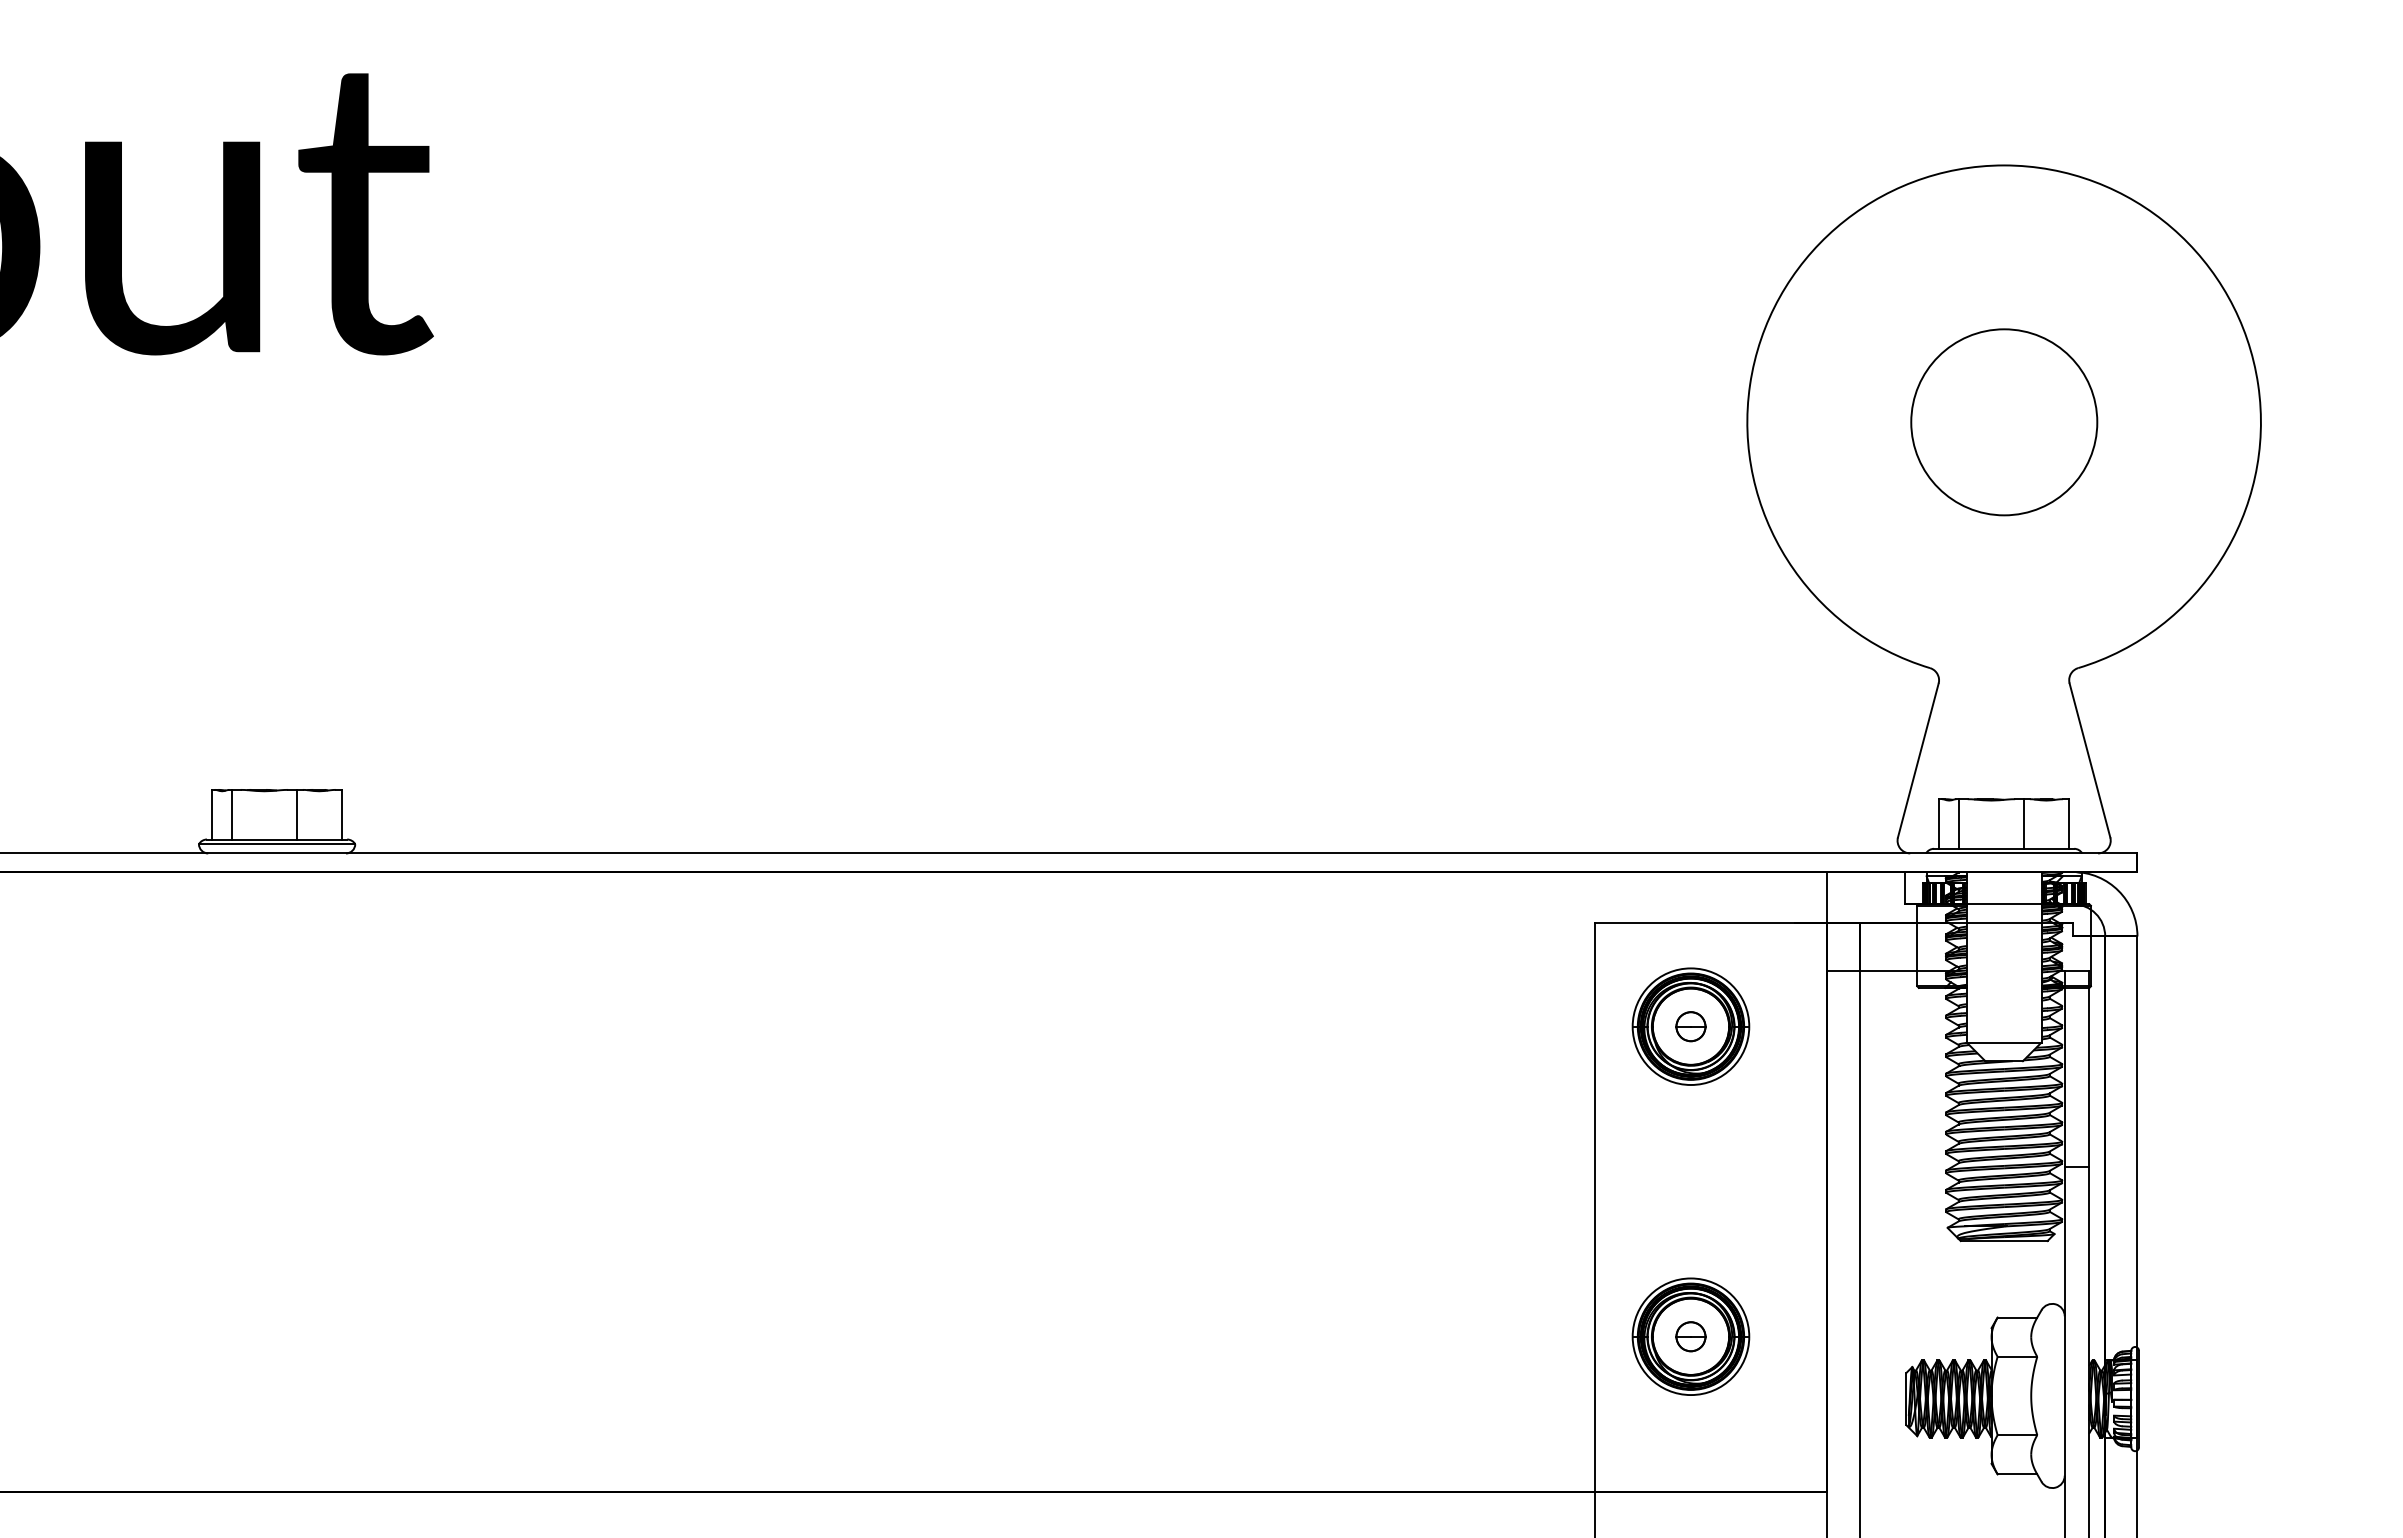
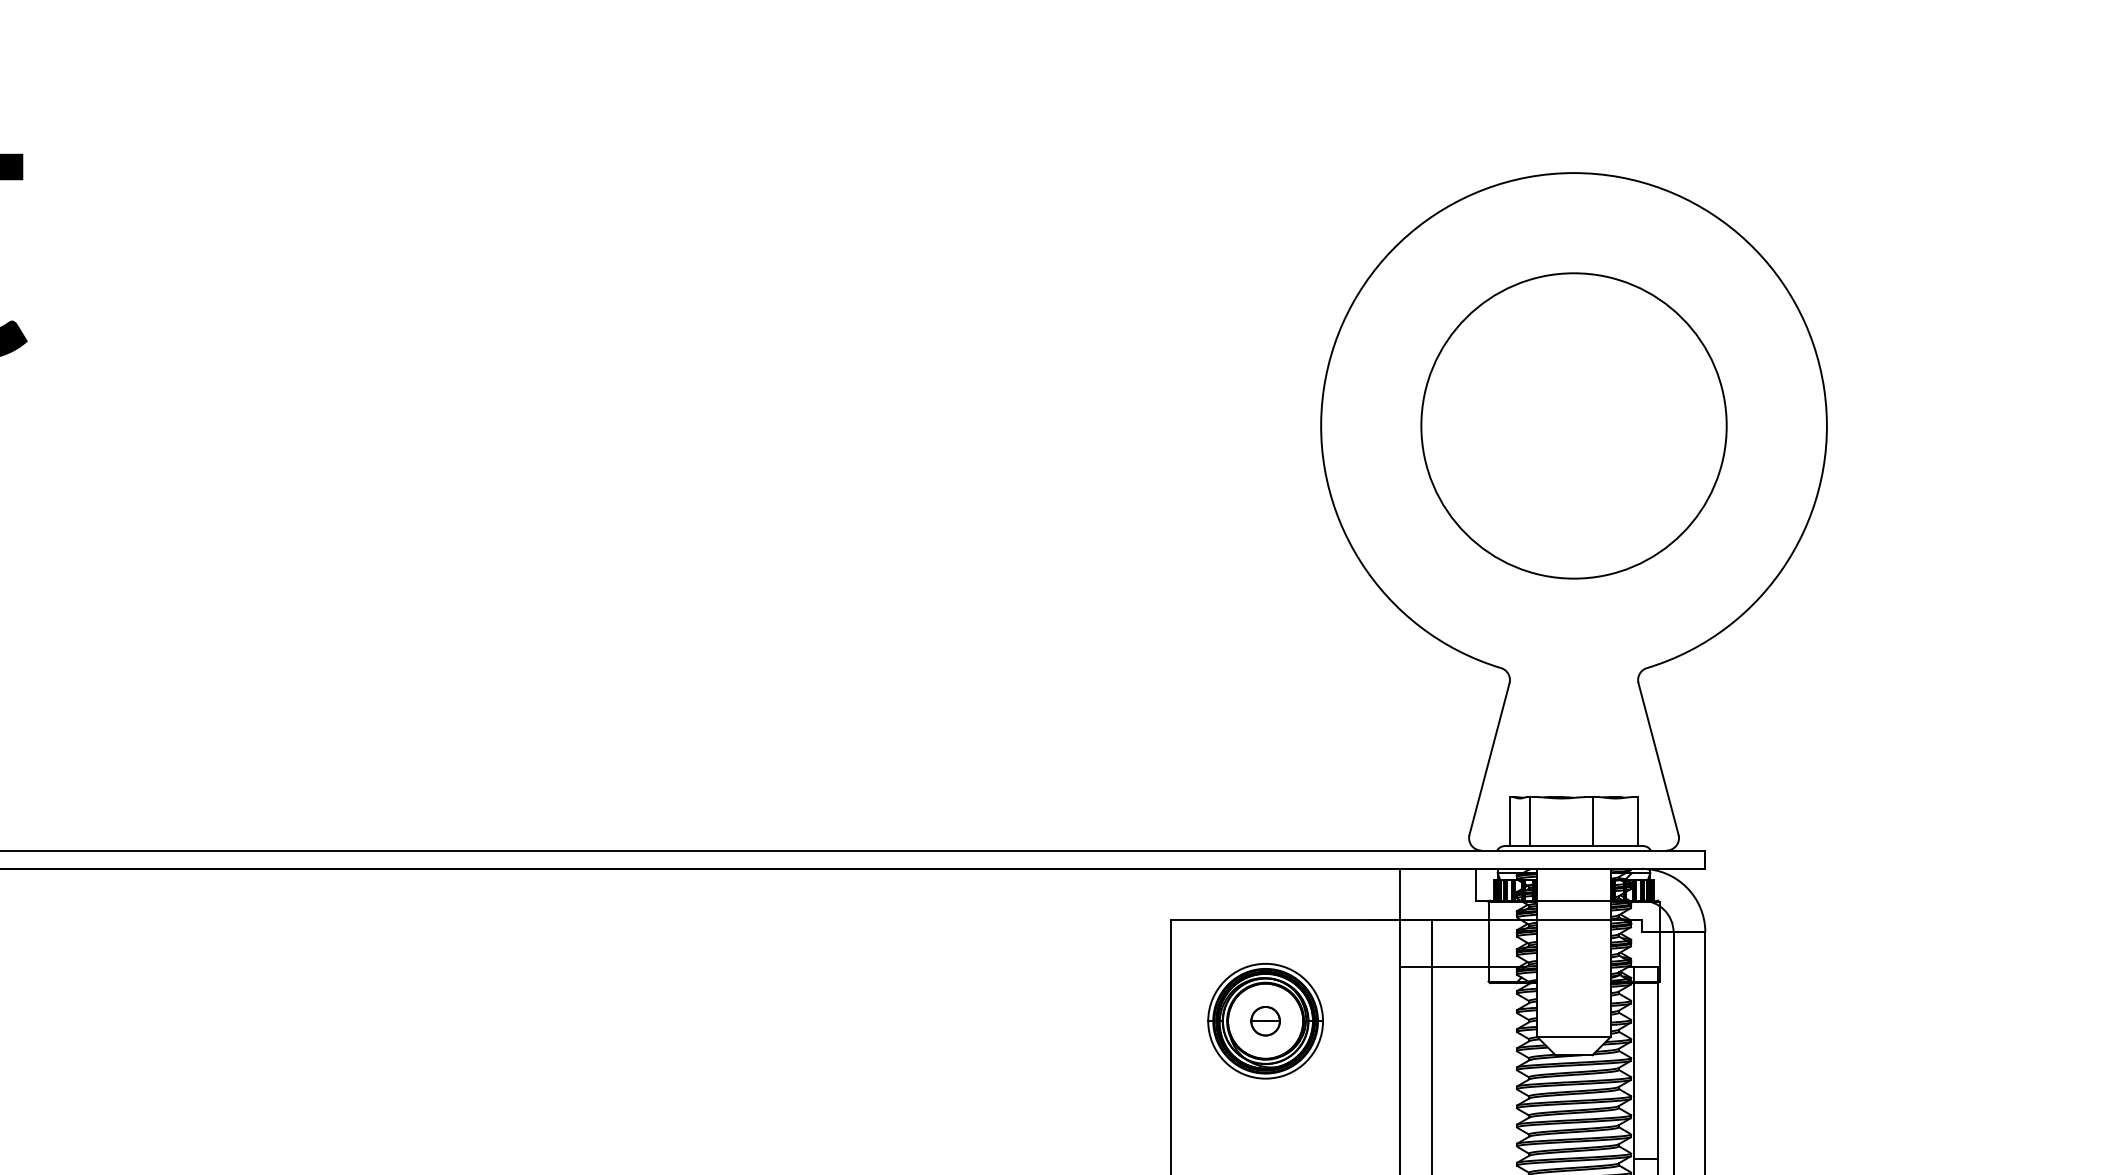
circle: (2004, 422) -> (1574, 426), size x1.67

